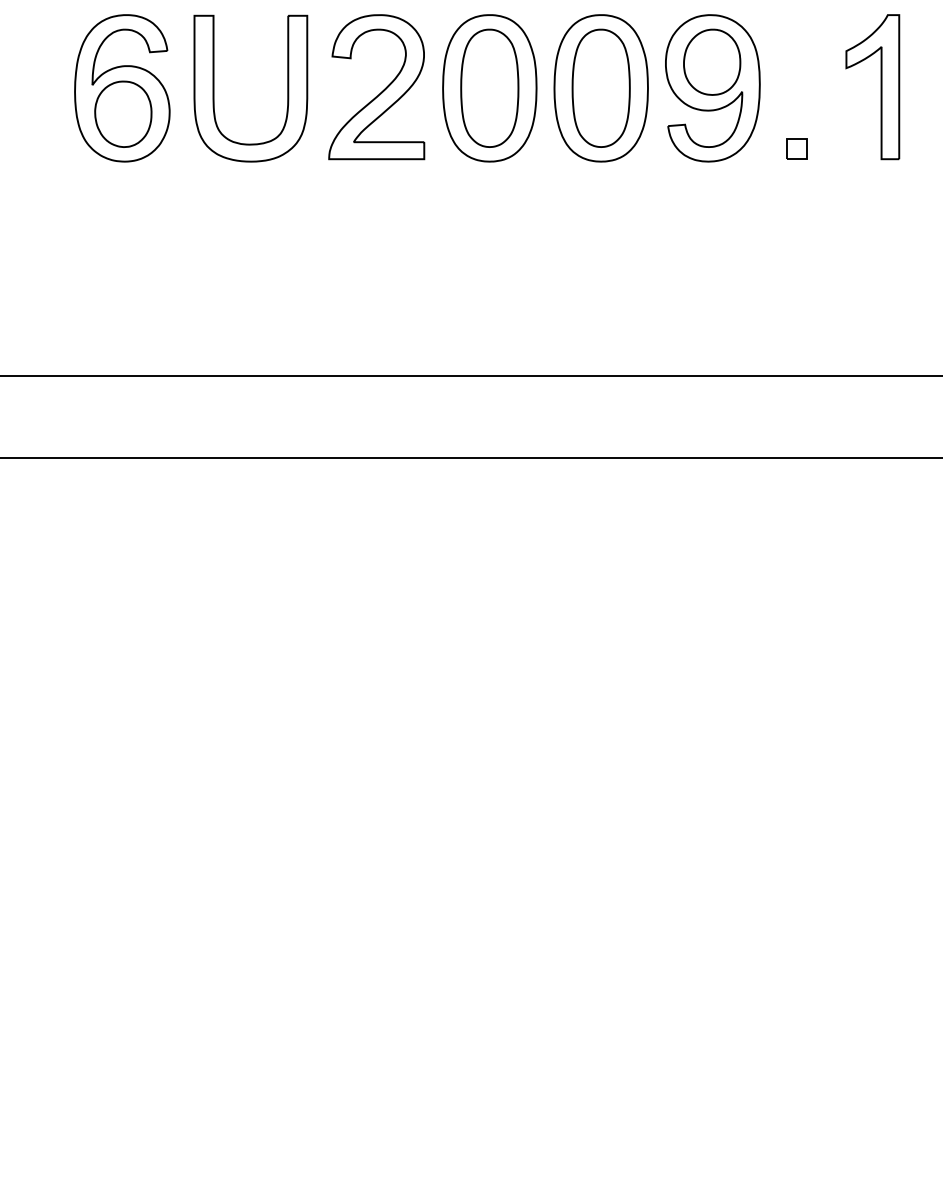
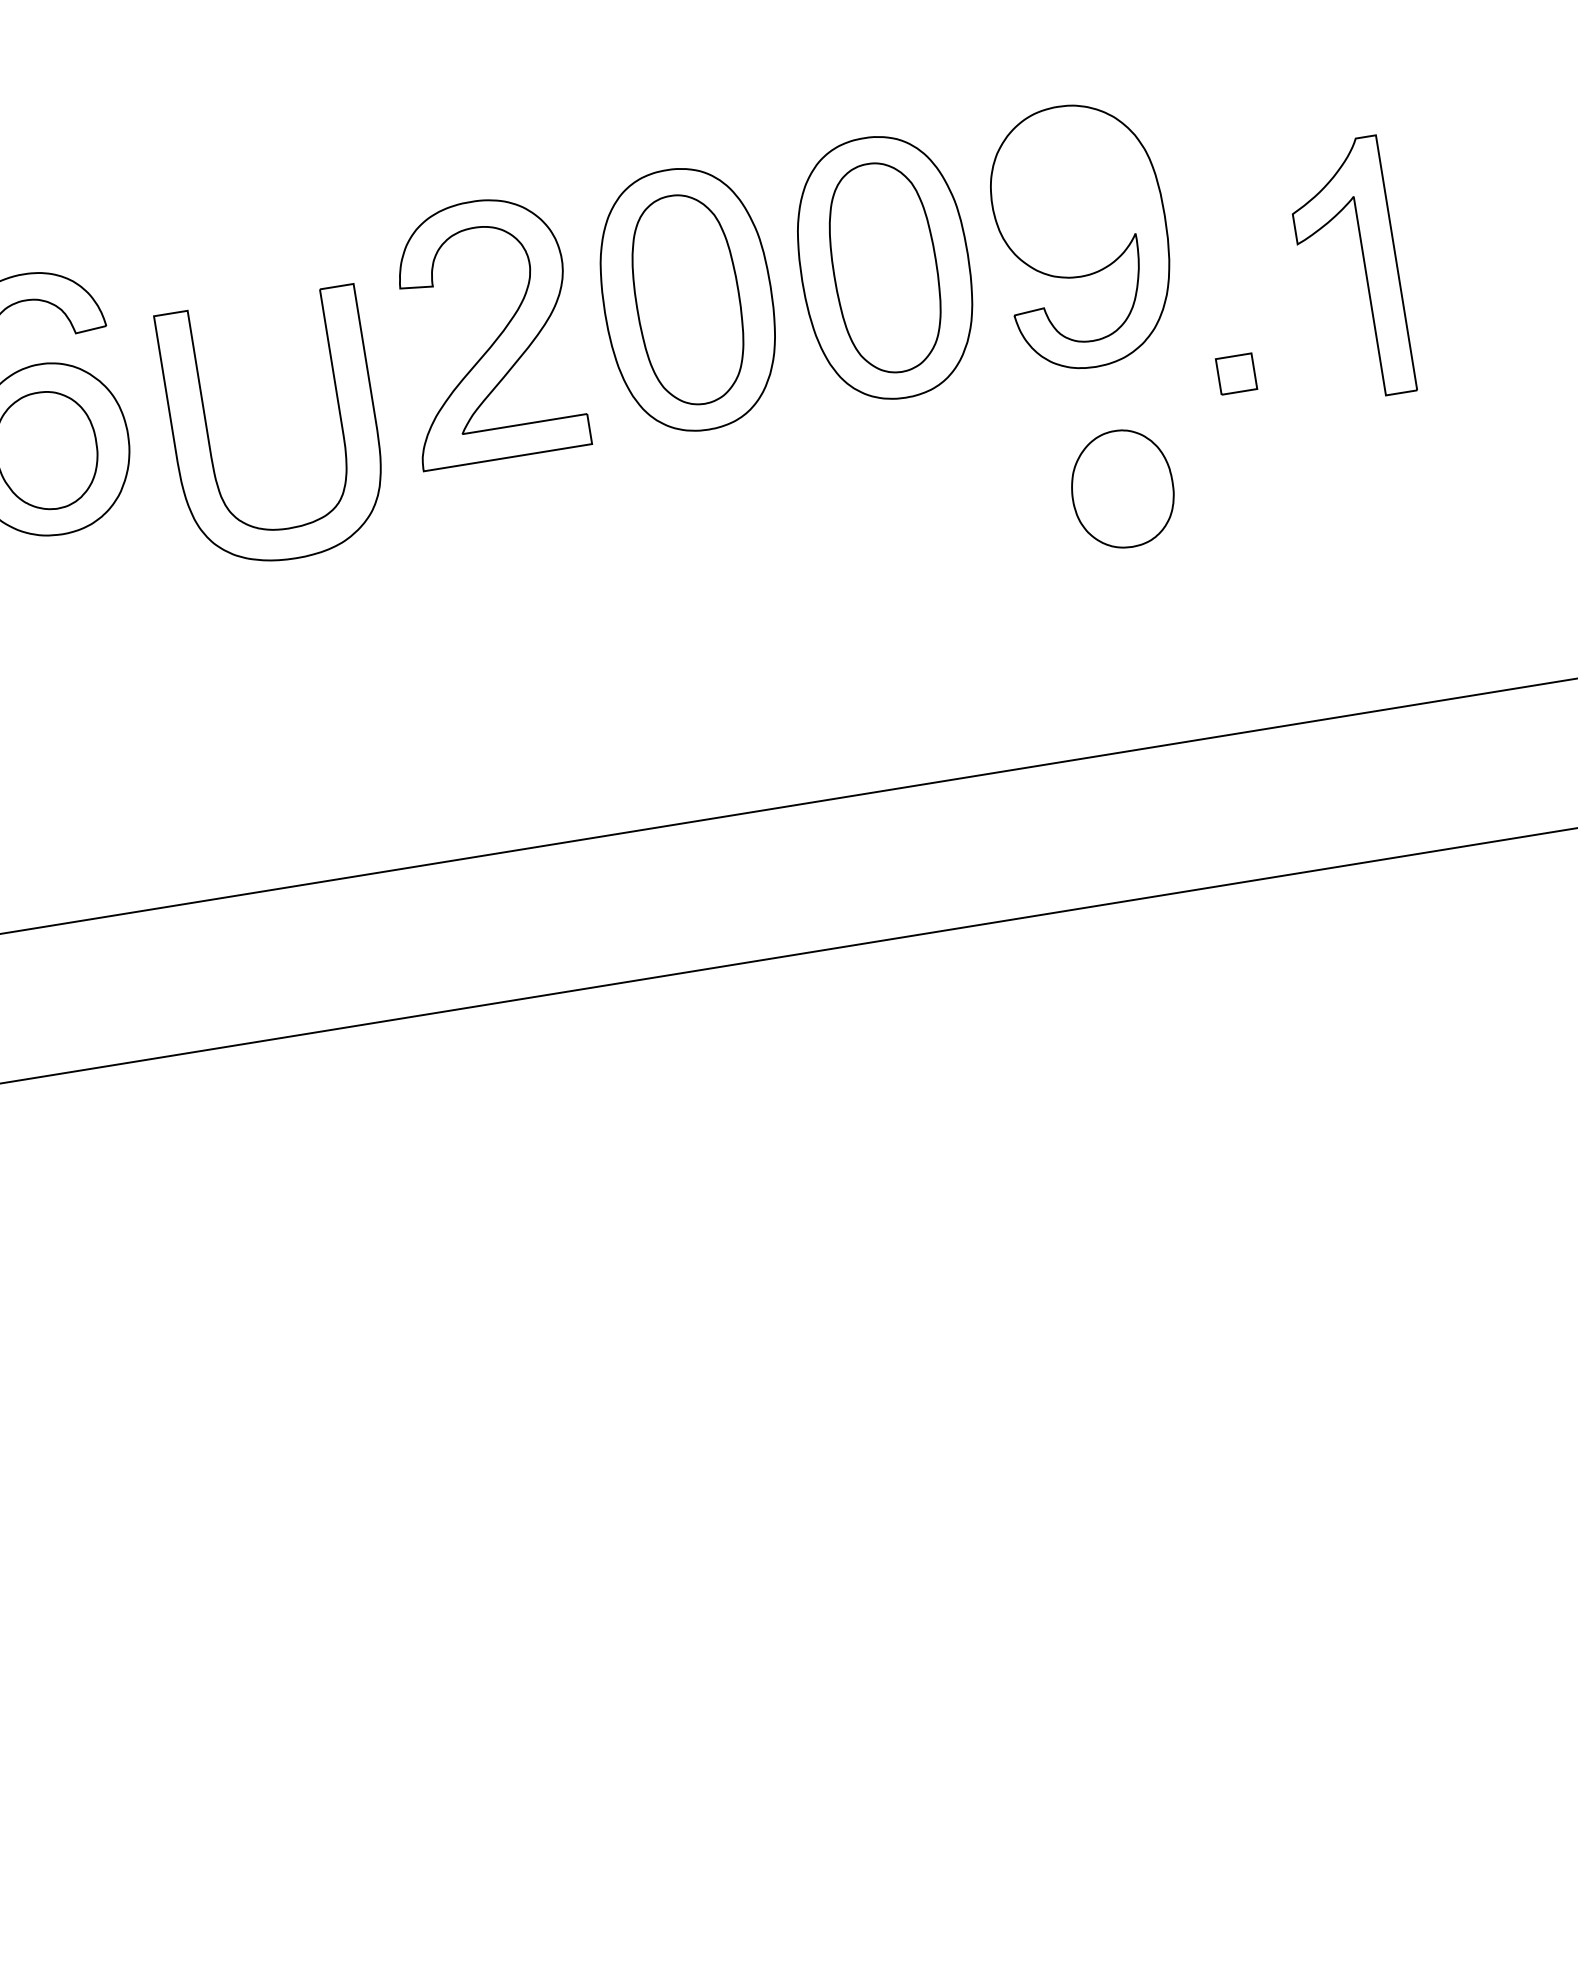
part: (712, 61) -> (1122, 487), moved
part: (880, 87) -> (1363, 268), moved
part: (214, 88) -> (210, 439), moved
part: (796, 148) -> (1235, 373), moved

